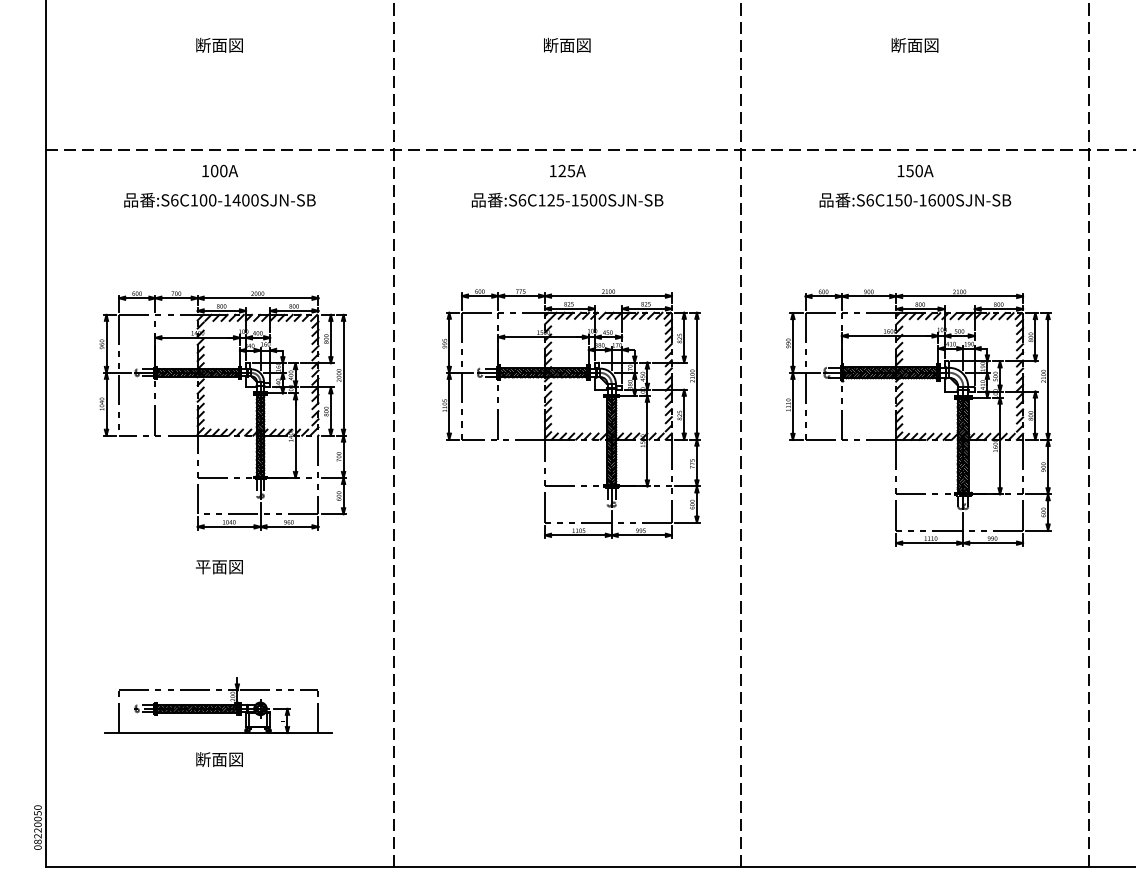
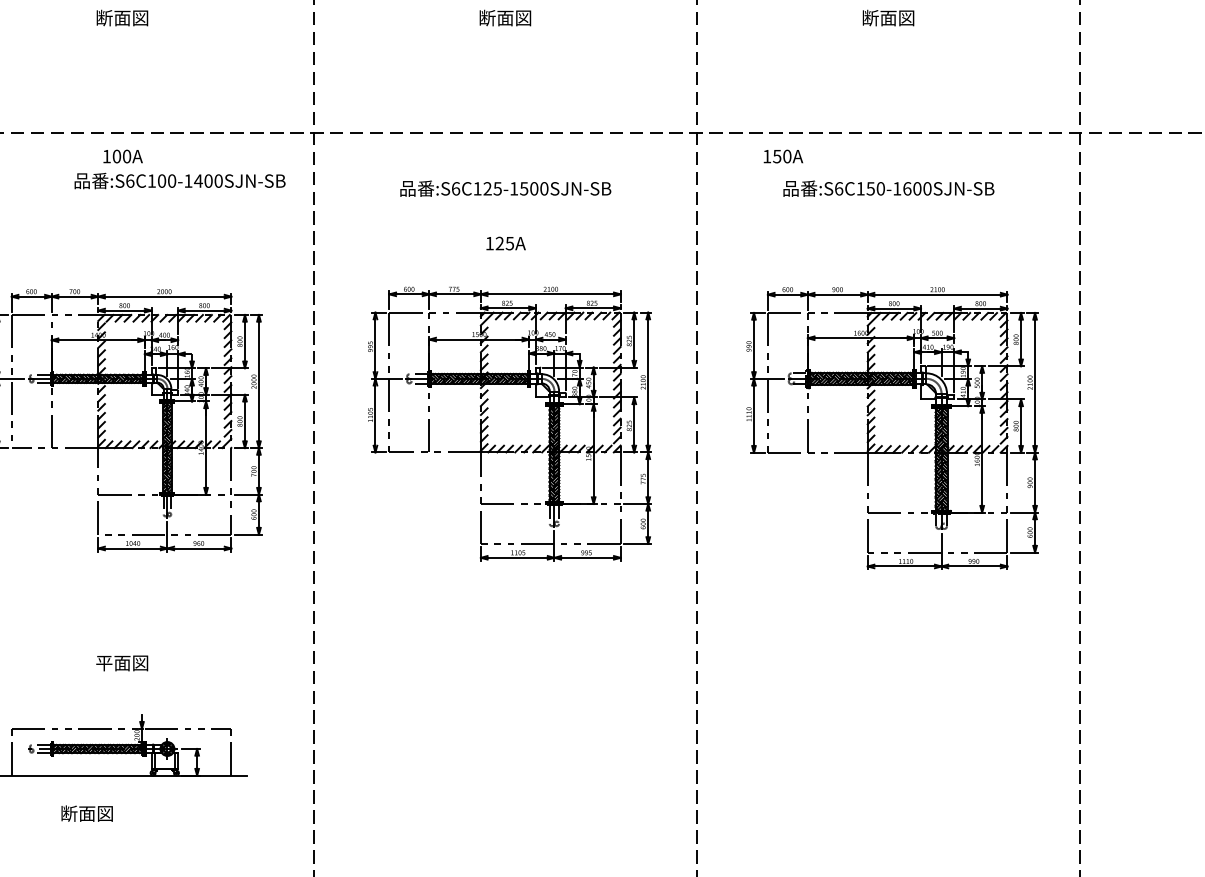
text: (567, 170) -> (505, 242), moved
text: (915, 170) -> (783, 155), moved
text: (219, 200) -> (179, 181), moved
text: (219, 567) -> (122, 663), moved
text: (219, 759) -> (87, 813), moved

